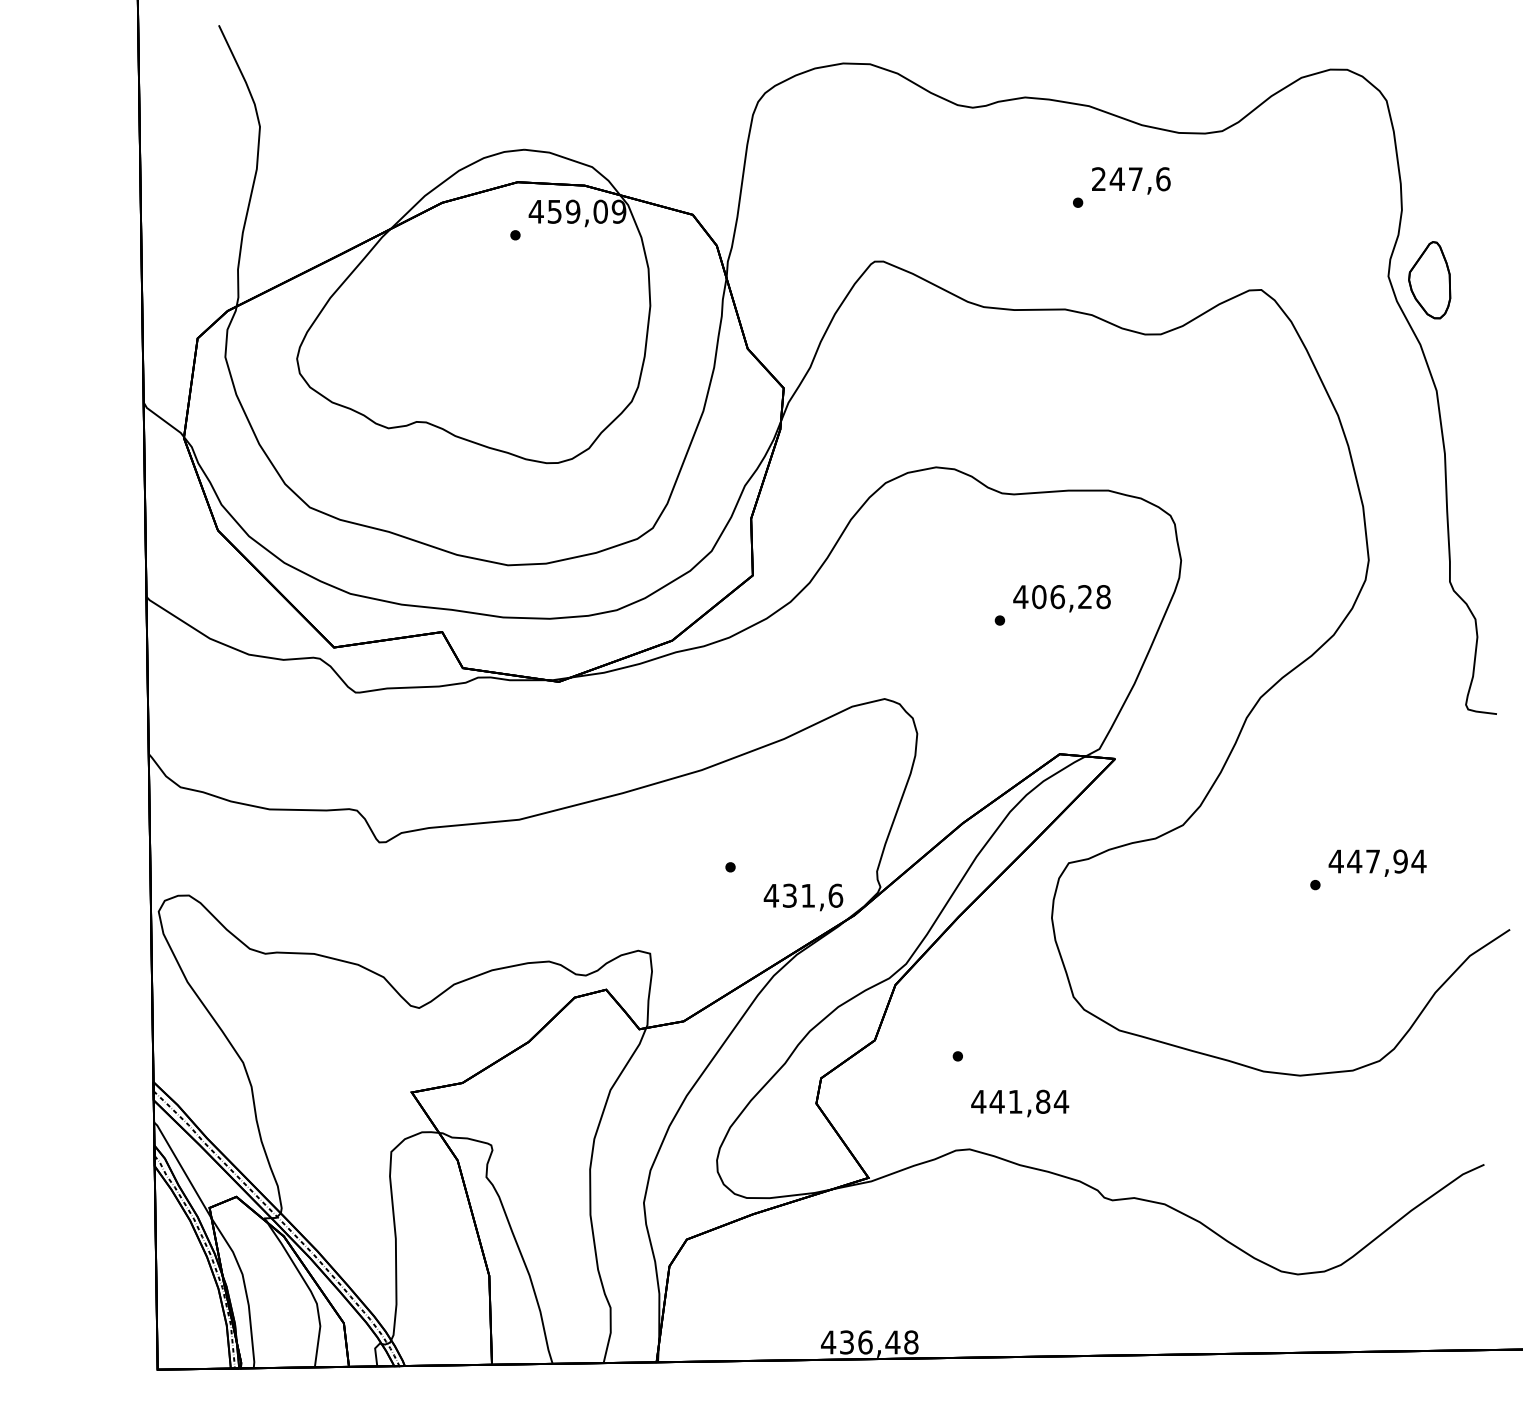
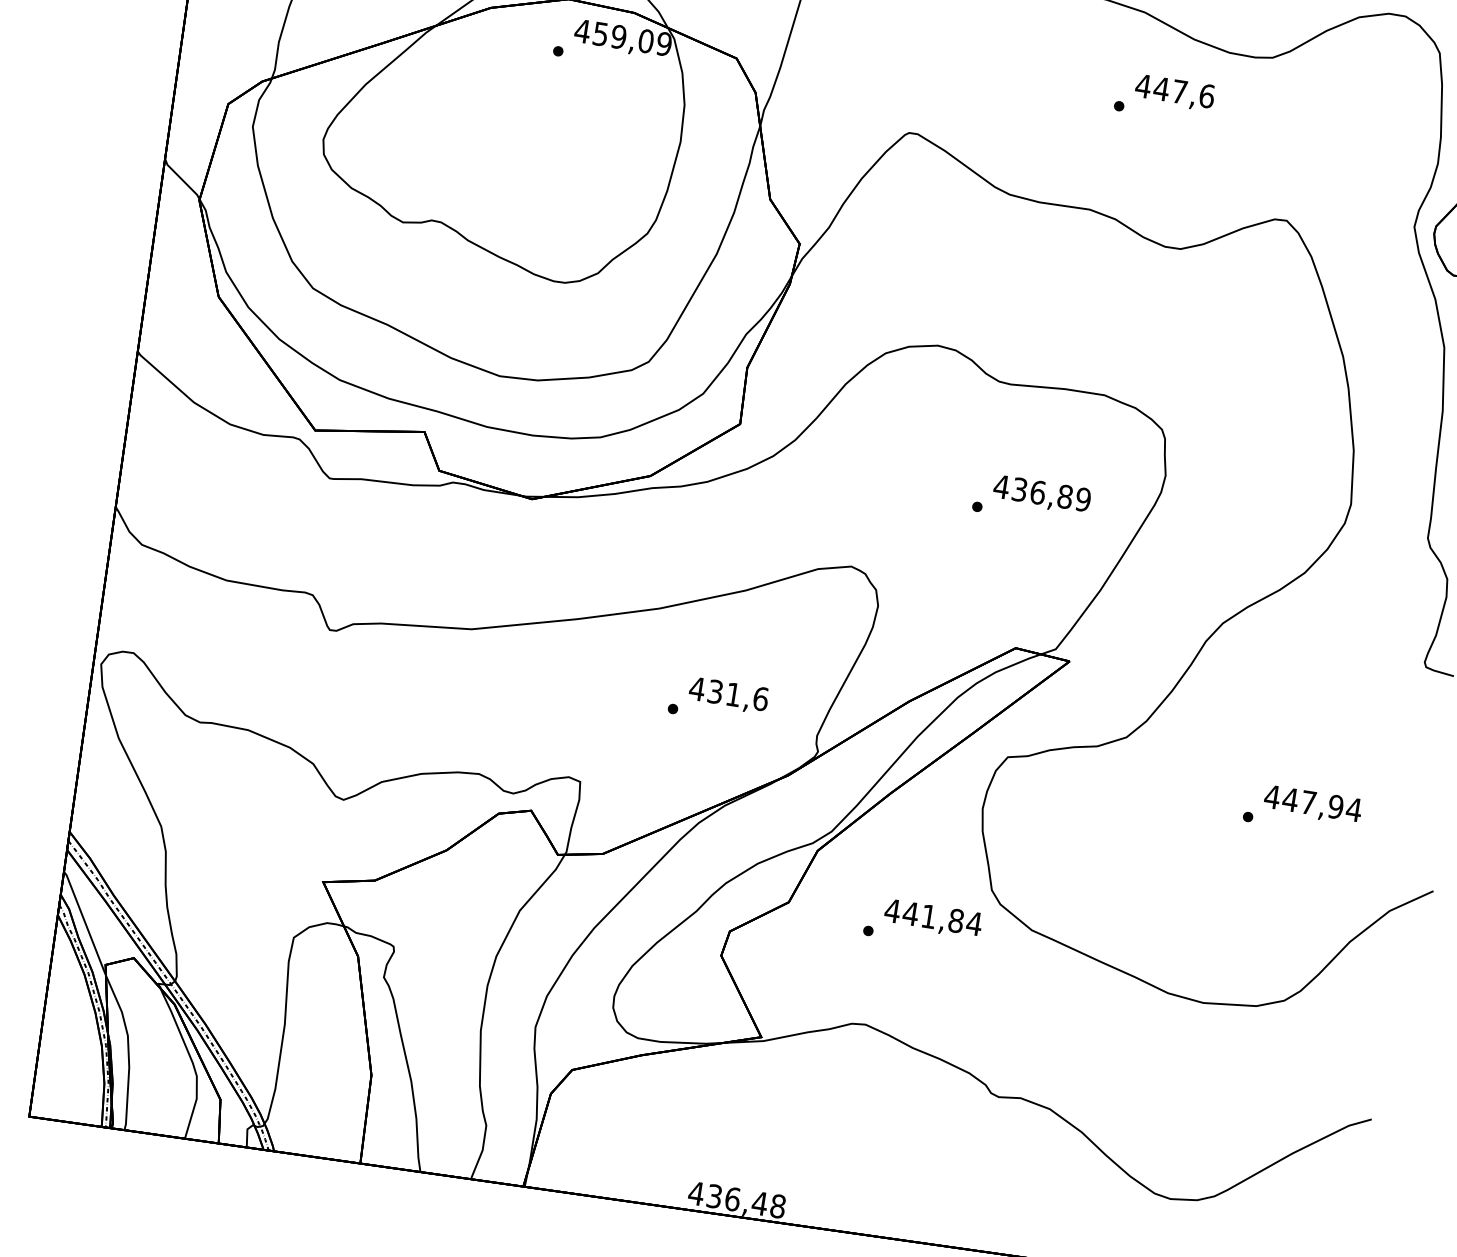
text: (1098, 178) -> (1143, 85), 247,6 -> 447,6
text: (1071, 597) -> (1051, 495), 406,28 -> 436,89
text: (803, 897) -> (728, 695), moved
text: (1020, 1103) -> (933, 919), moved

